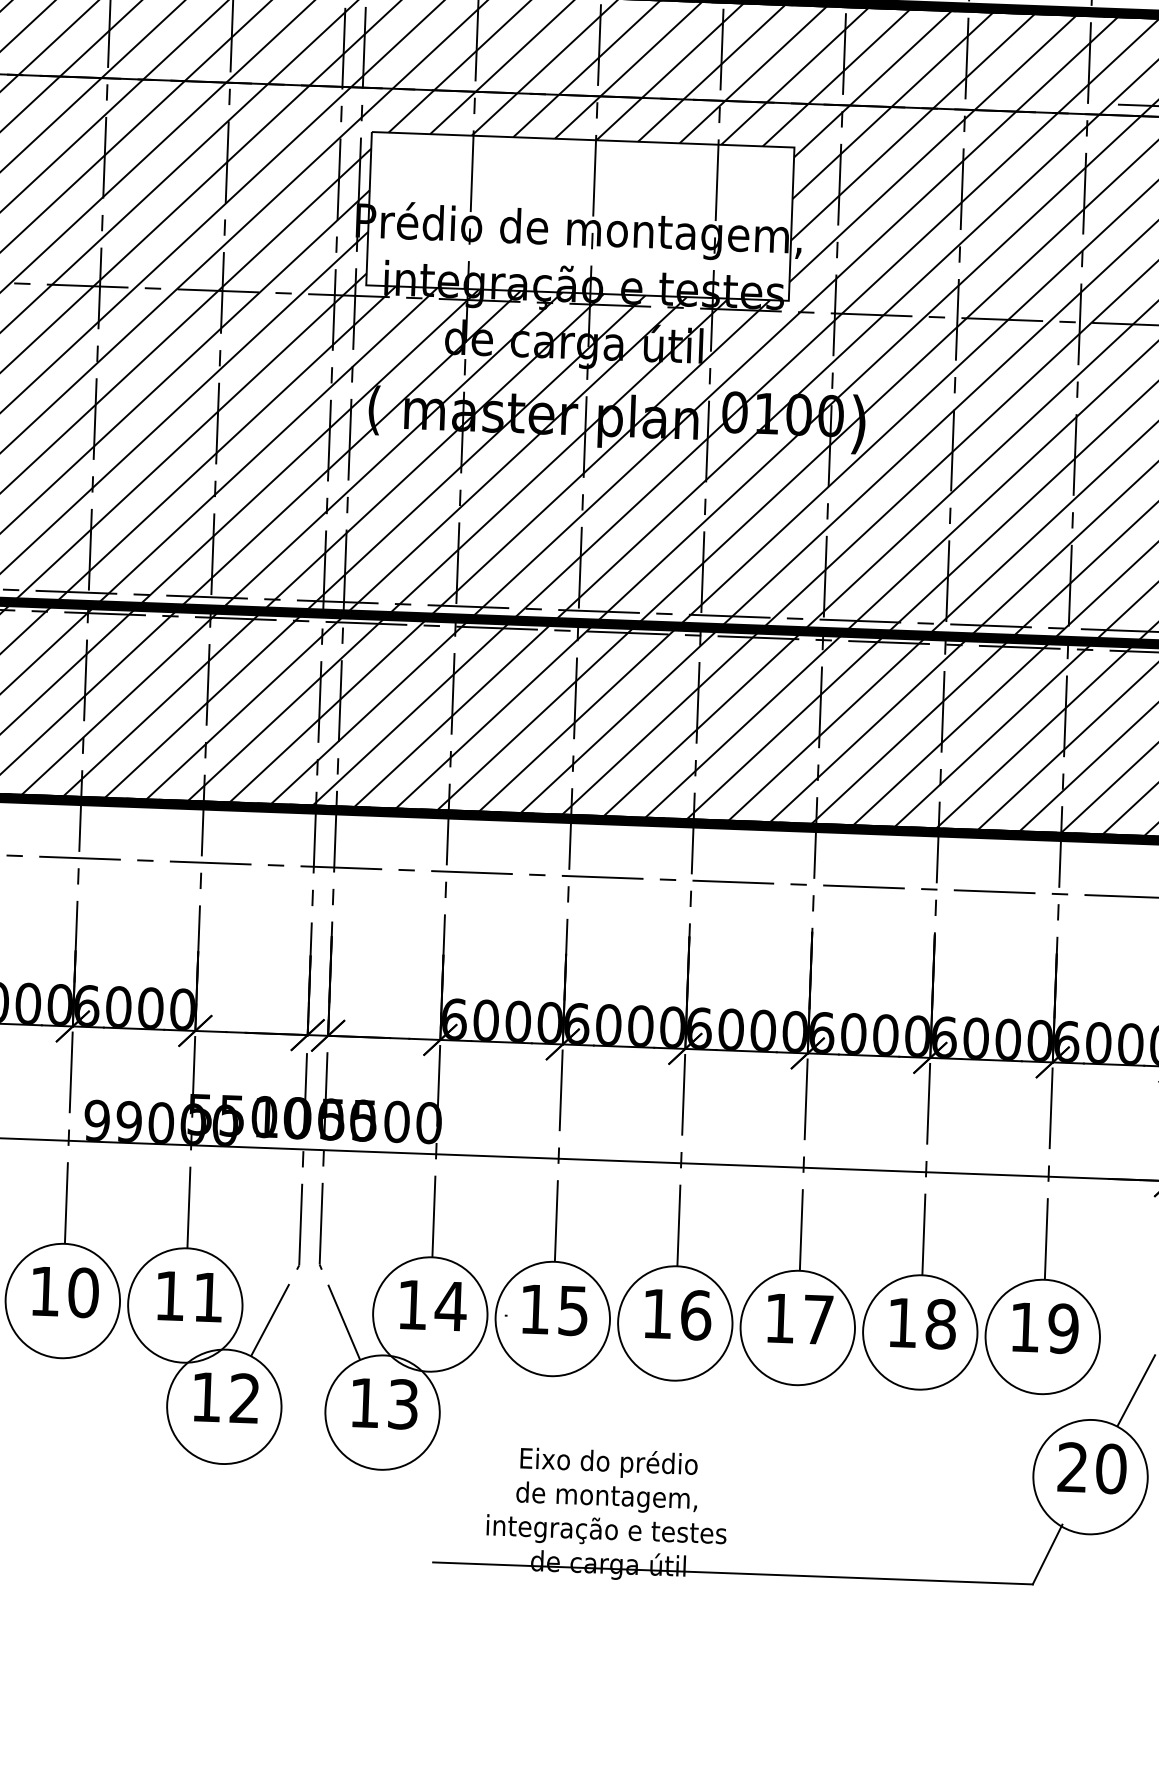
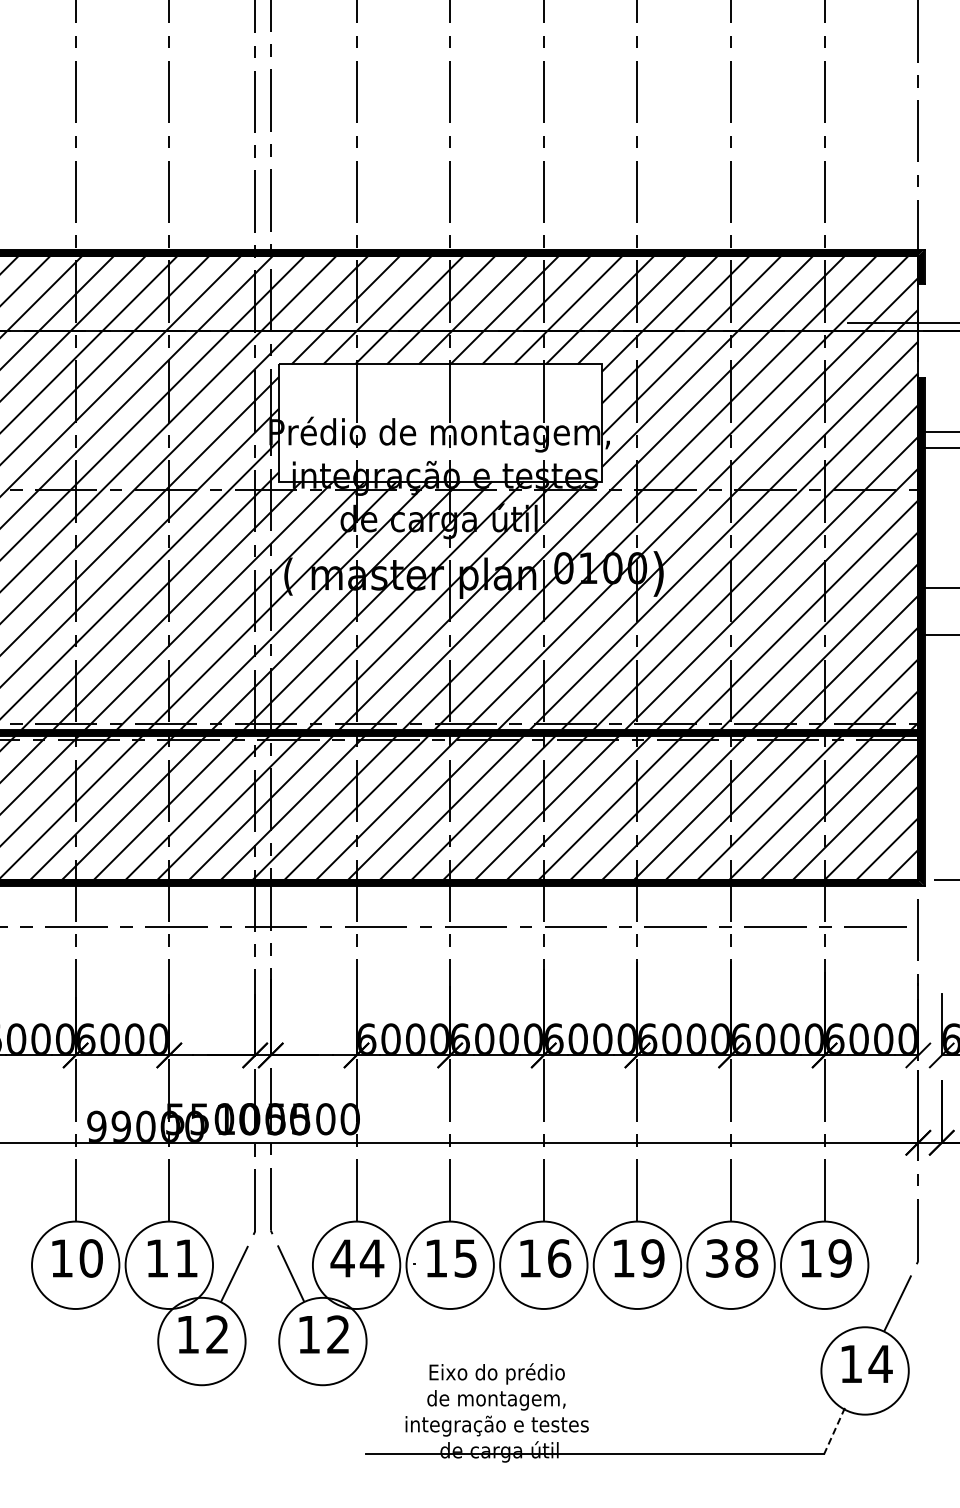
text: (412, 1304) -> (342, 1258), 14 -> 44
text: (817, 1319) -> (652, 1258), 17 -> 19
text: (902, 1322) -> (717, 1258), 18 -> 38
text: (403, 1404) -> (338, 1334), 13 -> 12
text: (1092, 1467) -> (866, 1363), 20 -> 14
line: (1047, 1554) -> (834, 1431), solid -> dashed

